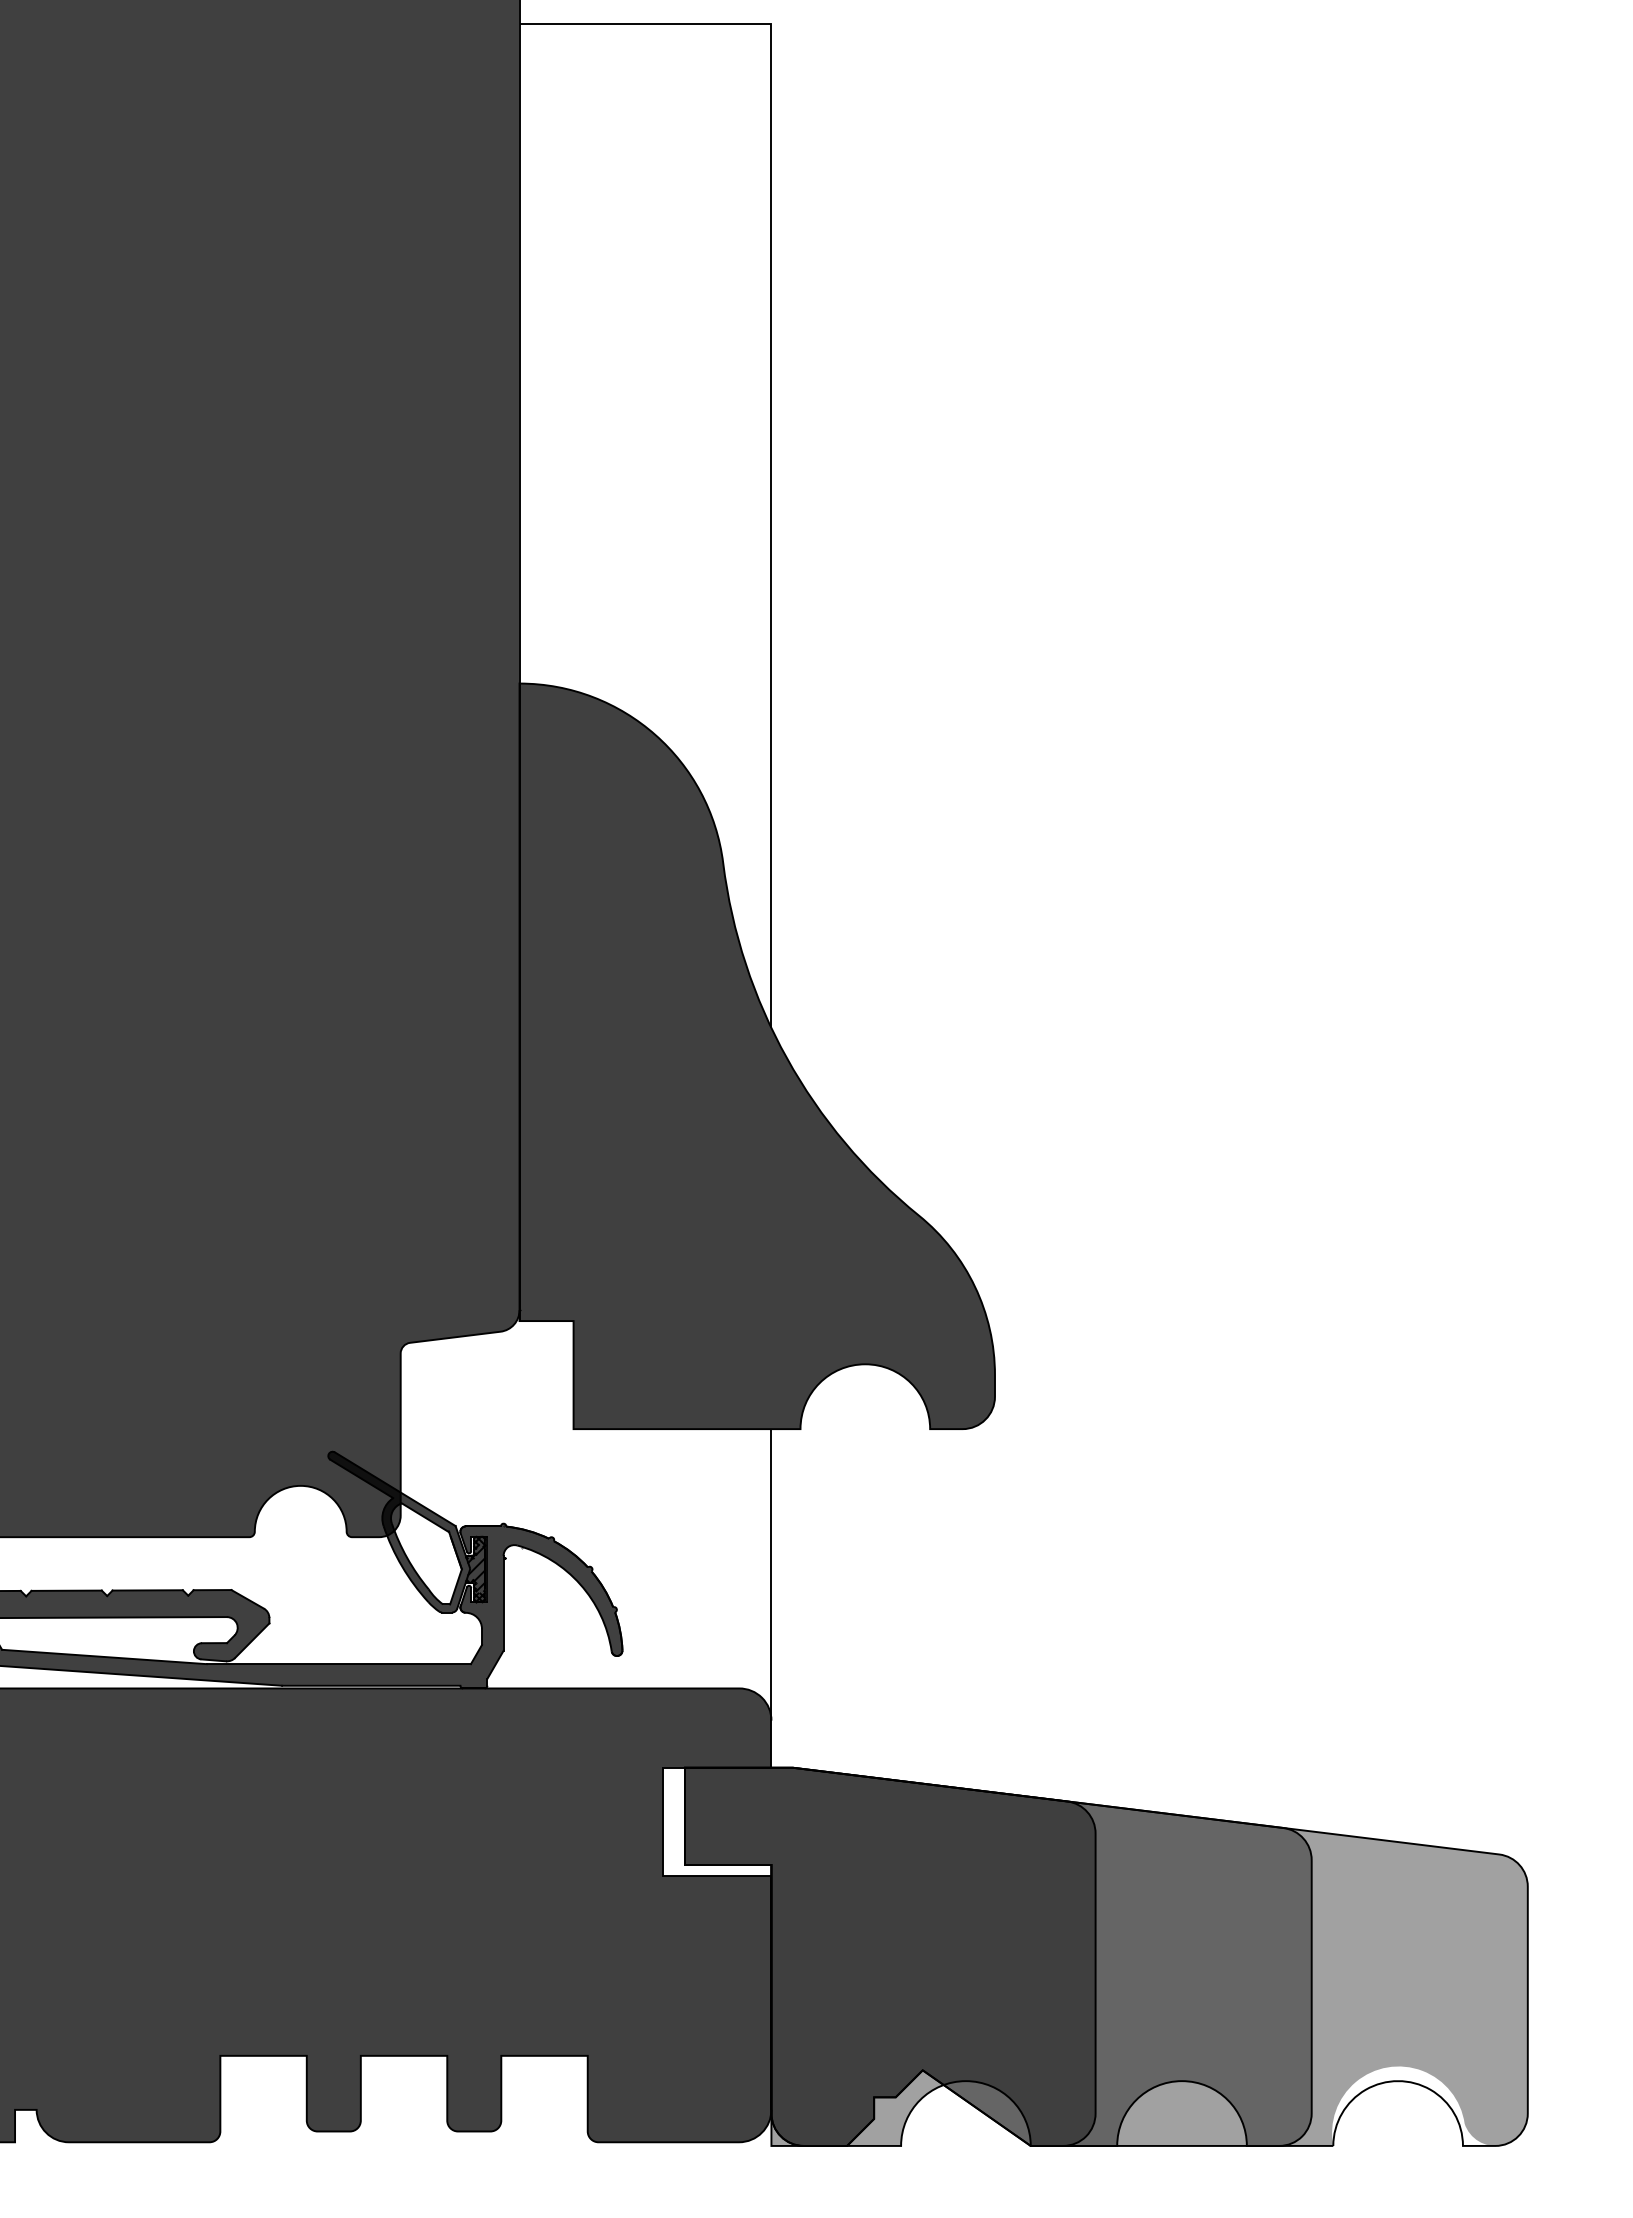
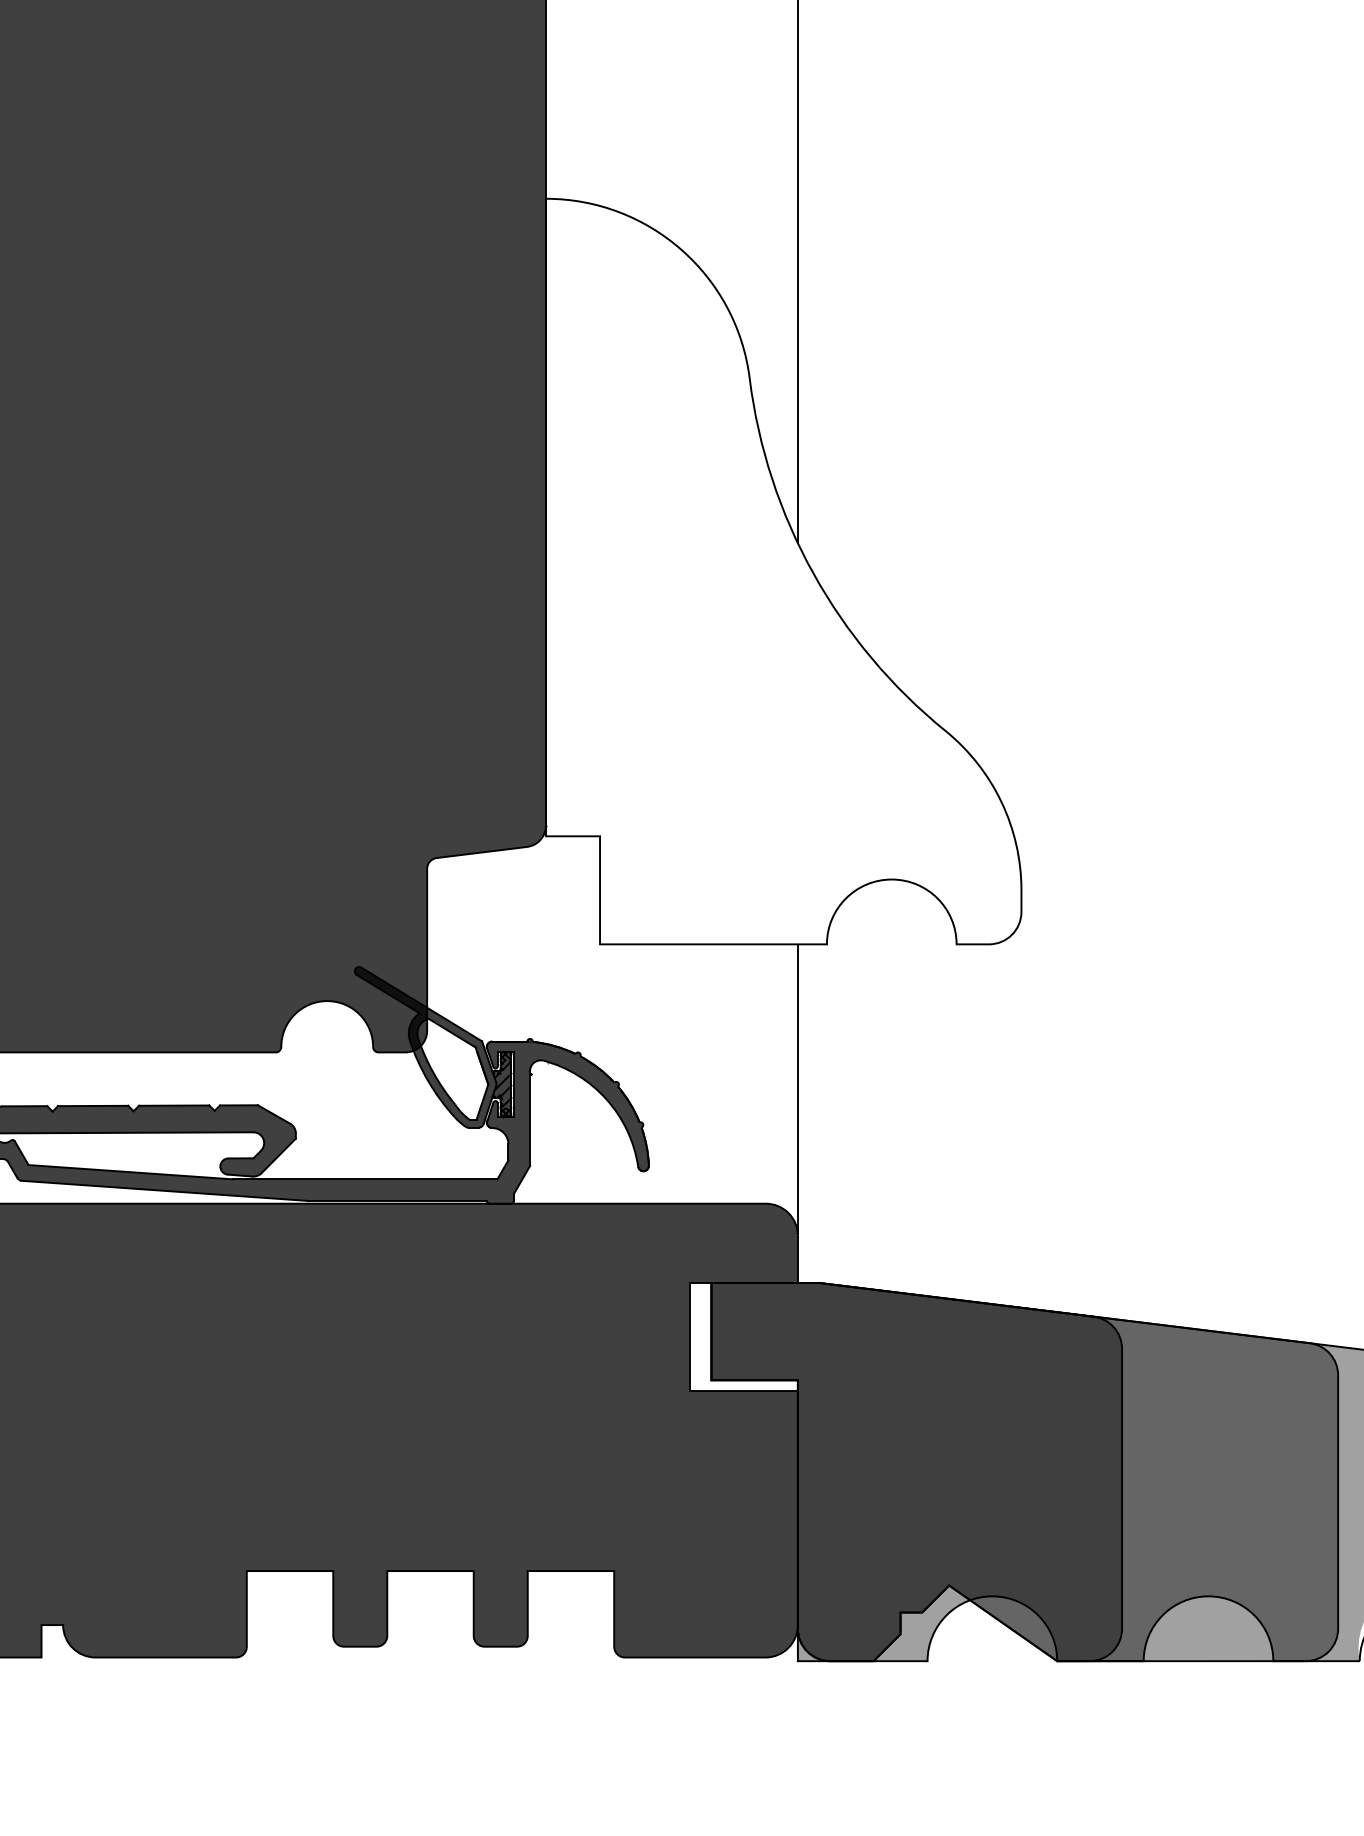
fill: (756, 1056) -> (782, 571), removed

